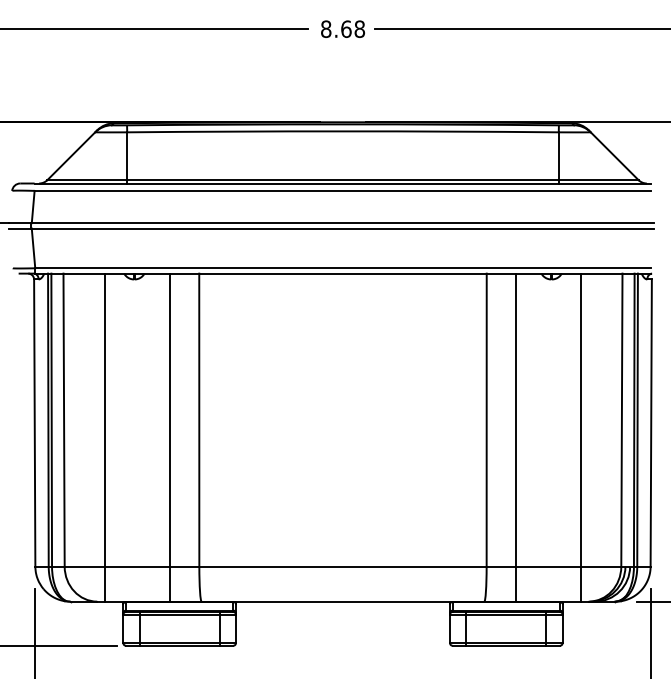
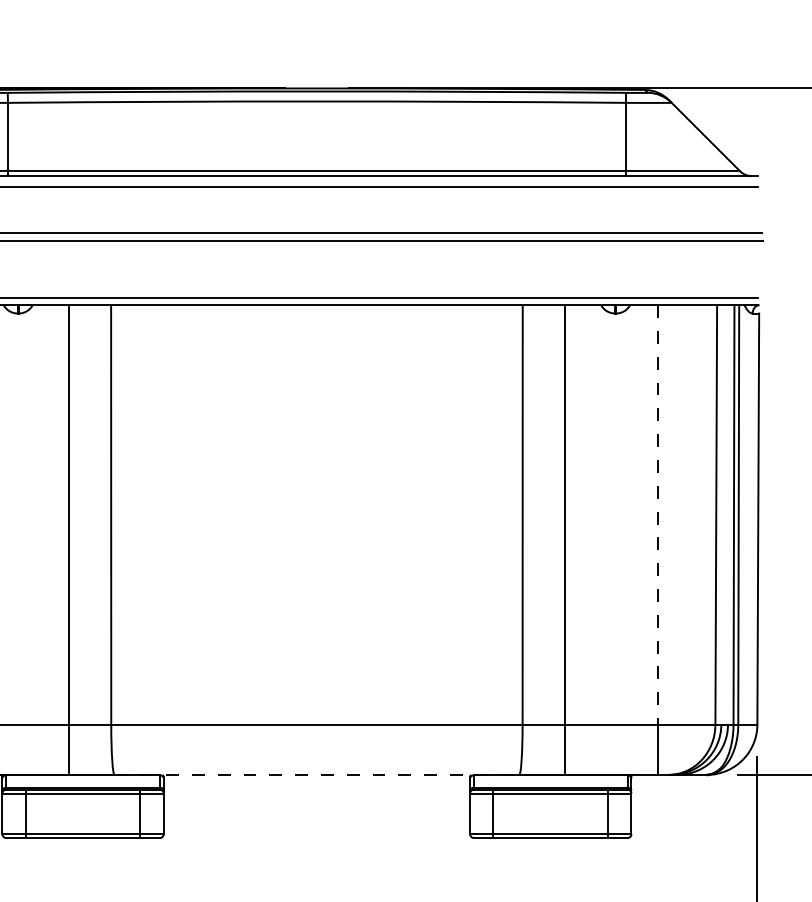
line: (580, 420) -> (656, 515), solid -> dashed
line: (343, 601) -> (317, 774), solid -> dashed

